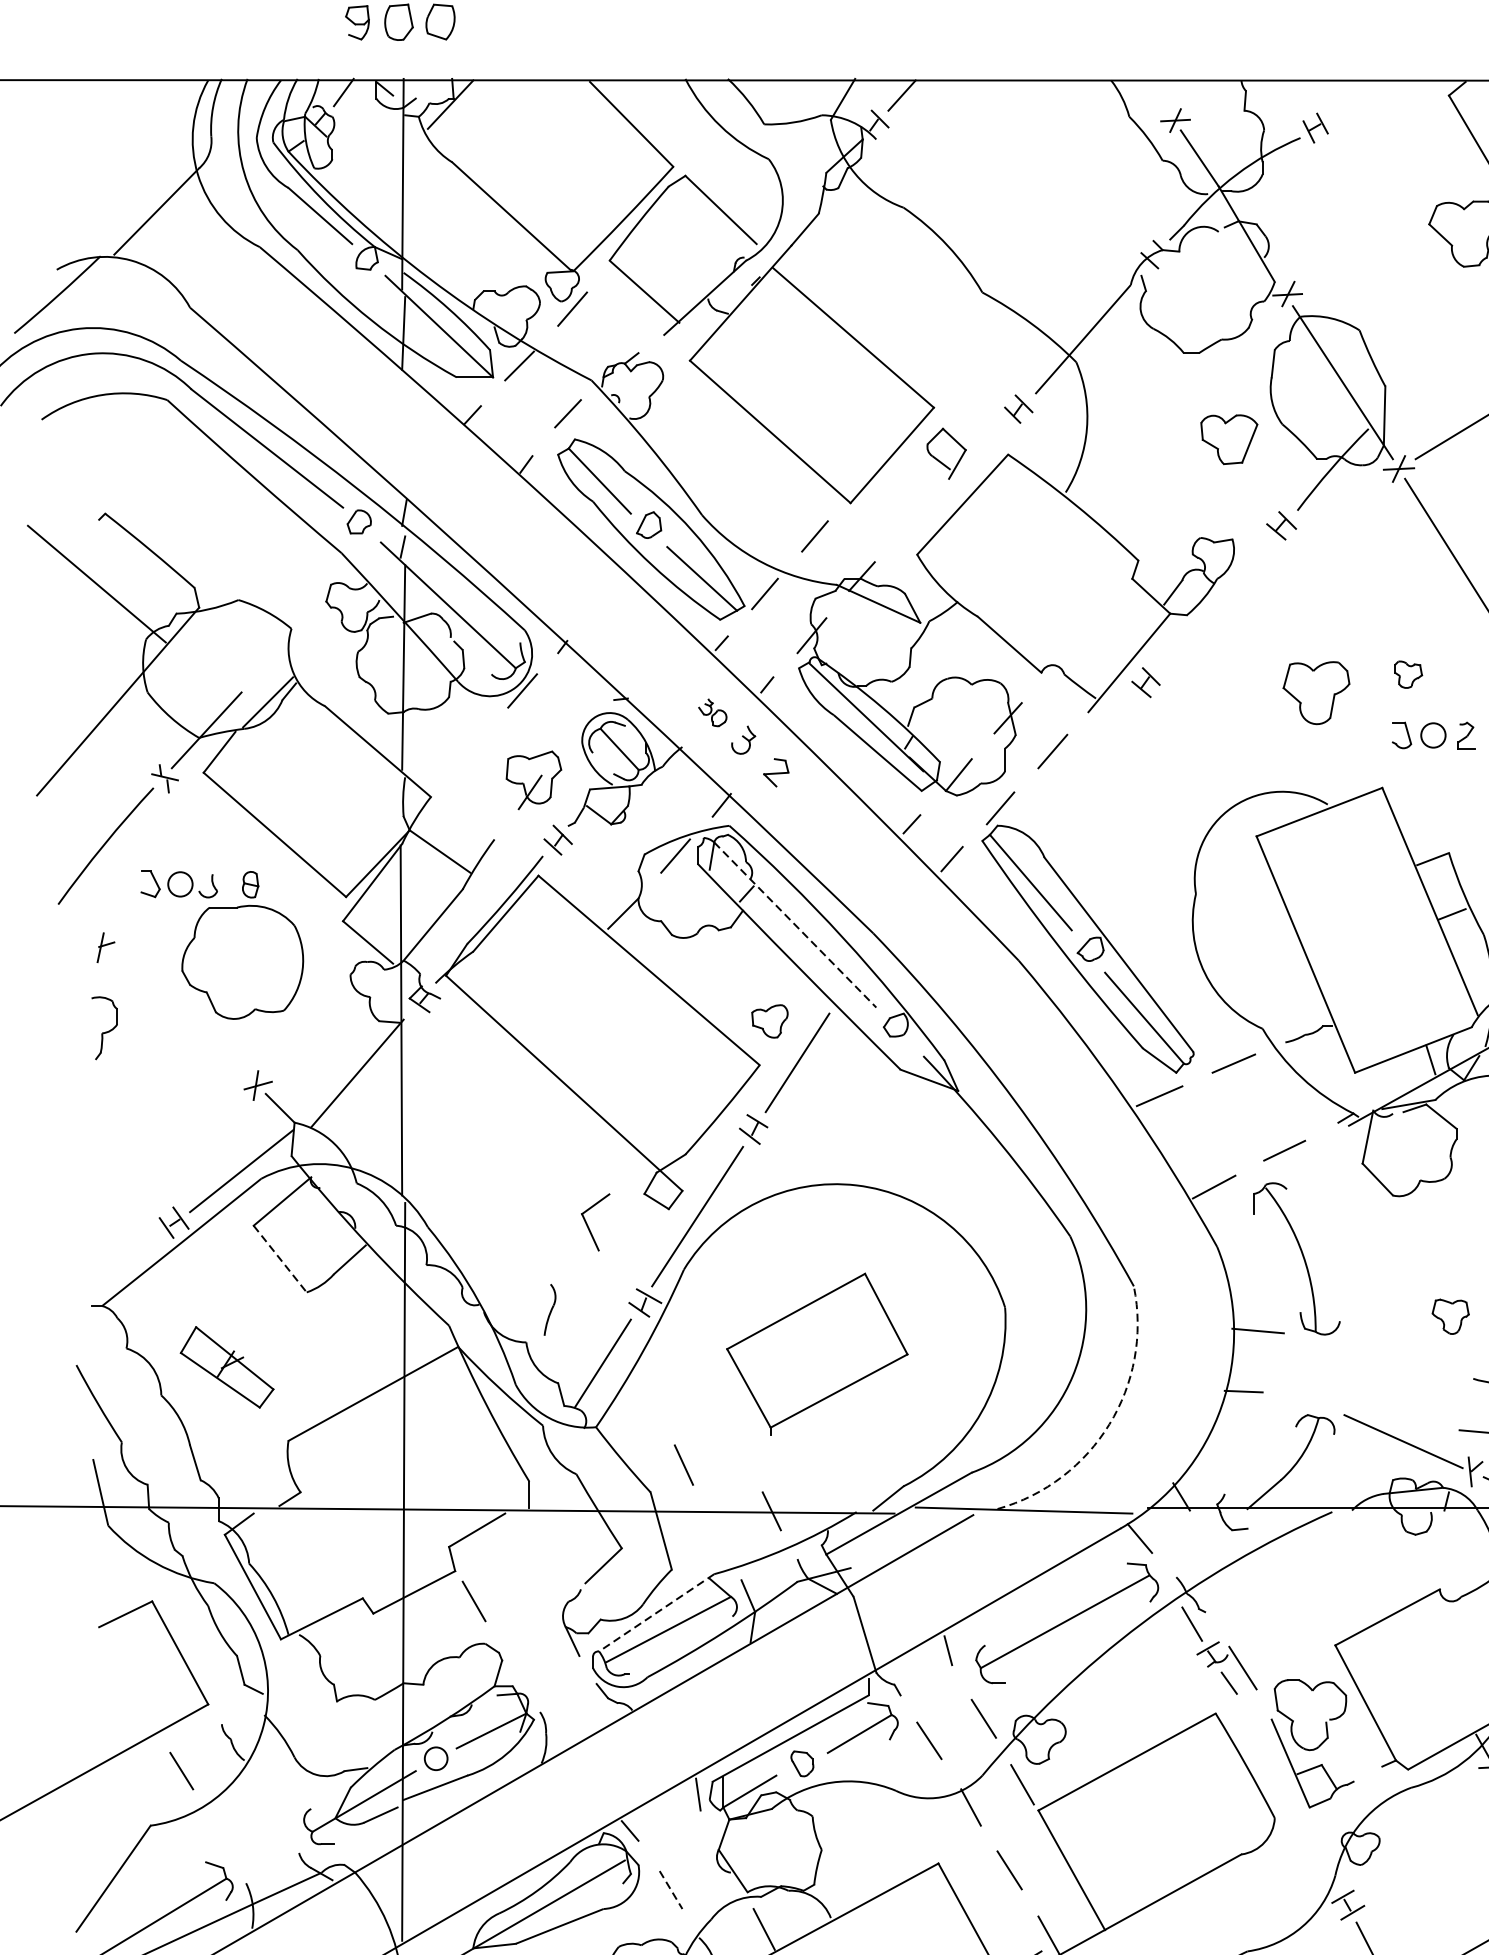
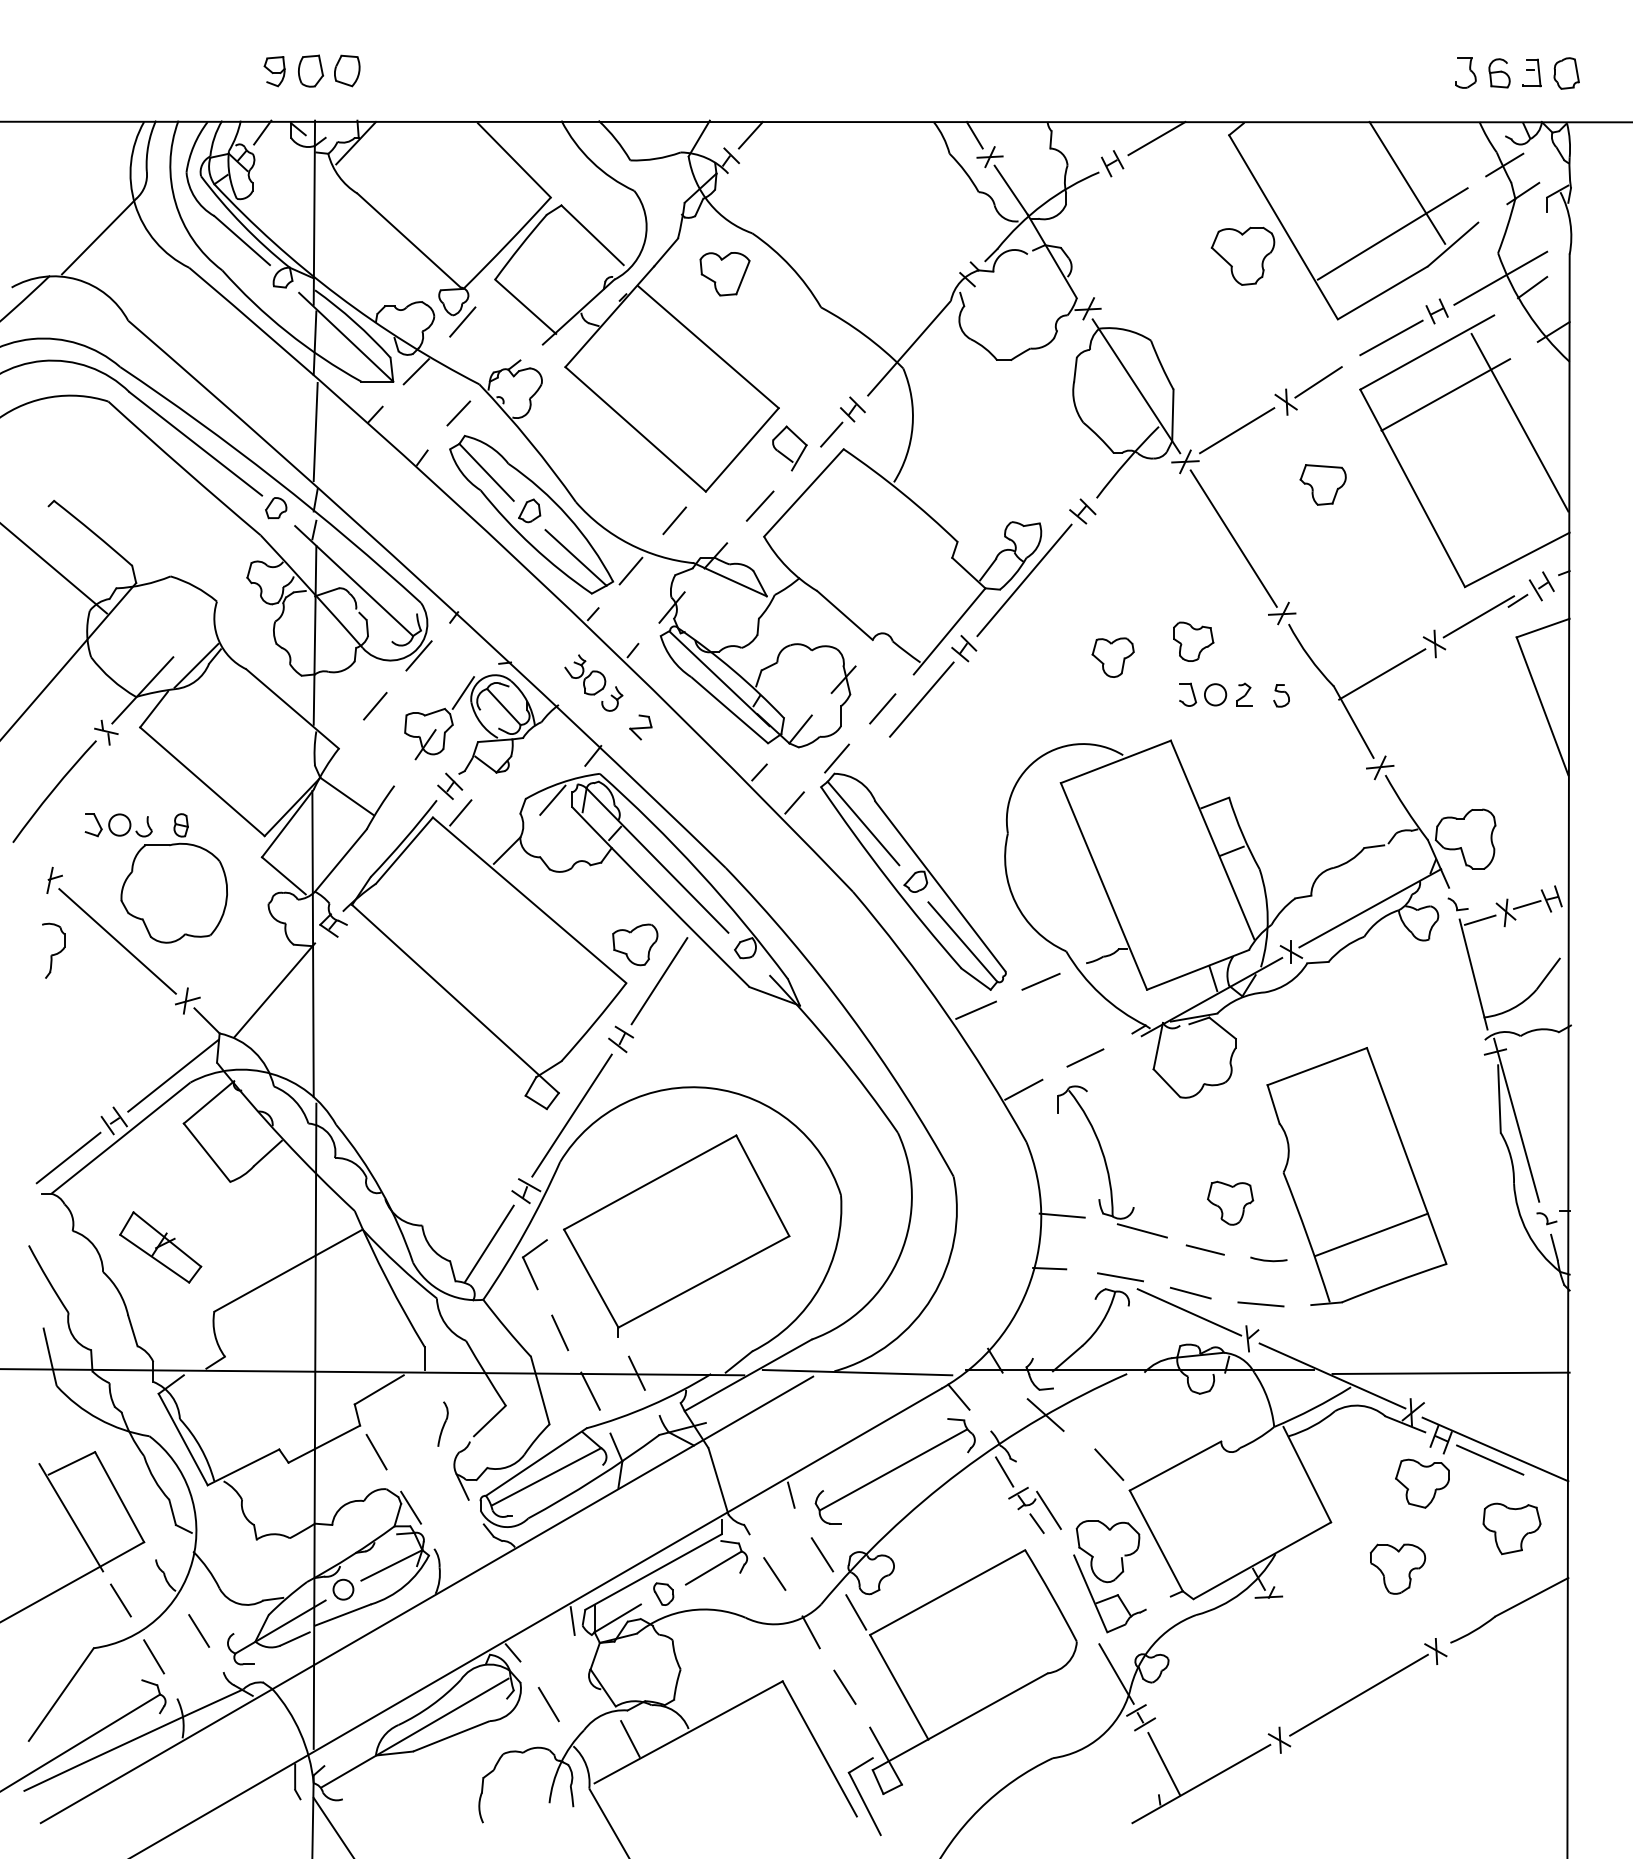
line: (1157, 95) -> (974, 135), added
line: (1365, 99) -> (1156, 138), added
line: (404, 435) -> (315, 432), added
line: (994, 437) -> (831, 434), added
part: (1228, 440) -> (724, 274), moved
line: (911, 518) -> (759, 505), added
line: (1214, 604) -> (1024, 580), added
part: (1408, 674) -> (1193, 641), size x1.67
part: (1315, 692) -> (1112, 657), size x0.71
part: (712, 712) -> (585, 674), size x1.67
line: (573, 732) -> (463, 692), added
line: (1097, 740) -> (921, 699), added
line: (472, 748) -> (375, 706), added
line: (570, 870) -> (460, 812), added
line: (795, 924) -> (657, 860), dashed -> solid
line: (177, 1017) -> (117, 941), added
part: (770, 1020) -> (635, 944), size x1.43
part: (588, 1224) -> (528, 1266), moved
line: (280, 1259) -> (207, 1153), dashed -> solid
line: (121, 1264) -> (68, 1157), added
part: (549, 1309) -> (442, 1423), moved
part: (1450, 1315) -> (1230, 1202), size x1.43
line: (1348, 1348) -> (1141, 1230), added
part: (817, 1353) -> (676, 1235), size x1.43
line: (1420, 1369) -> (1204, 1249), added
line: (1324, 1401) -> (1120, 1277), added
line: (1404, 1418) -> (1190, 1292), added
arc: (1109, 1424) -> (932, 1297), dashed -> solid
line: (718, 1530) -> (590, 1390), added
line: (1238, 1558) -> (1045, 1414), added
line: (656, 1613) -> (536, 1462), dashed -> solid
line: (1312, 1615) -> (1109, 1464), added
line: (513, 1664) -> (411, 1507), added
line: (125, 1676) -> (71, 1517), added
line: (270, 1805) -> (198, 1630), added
line: (220, 1835) -> (154, 1656), added
line: (1320, 1854) -> (1116, 1673), added
line: (671, 1890) -> (549, 1704), dashed -> solid

